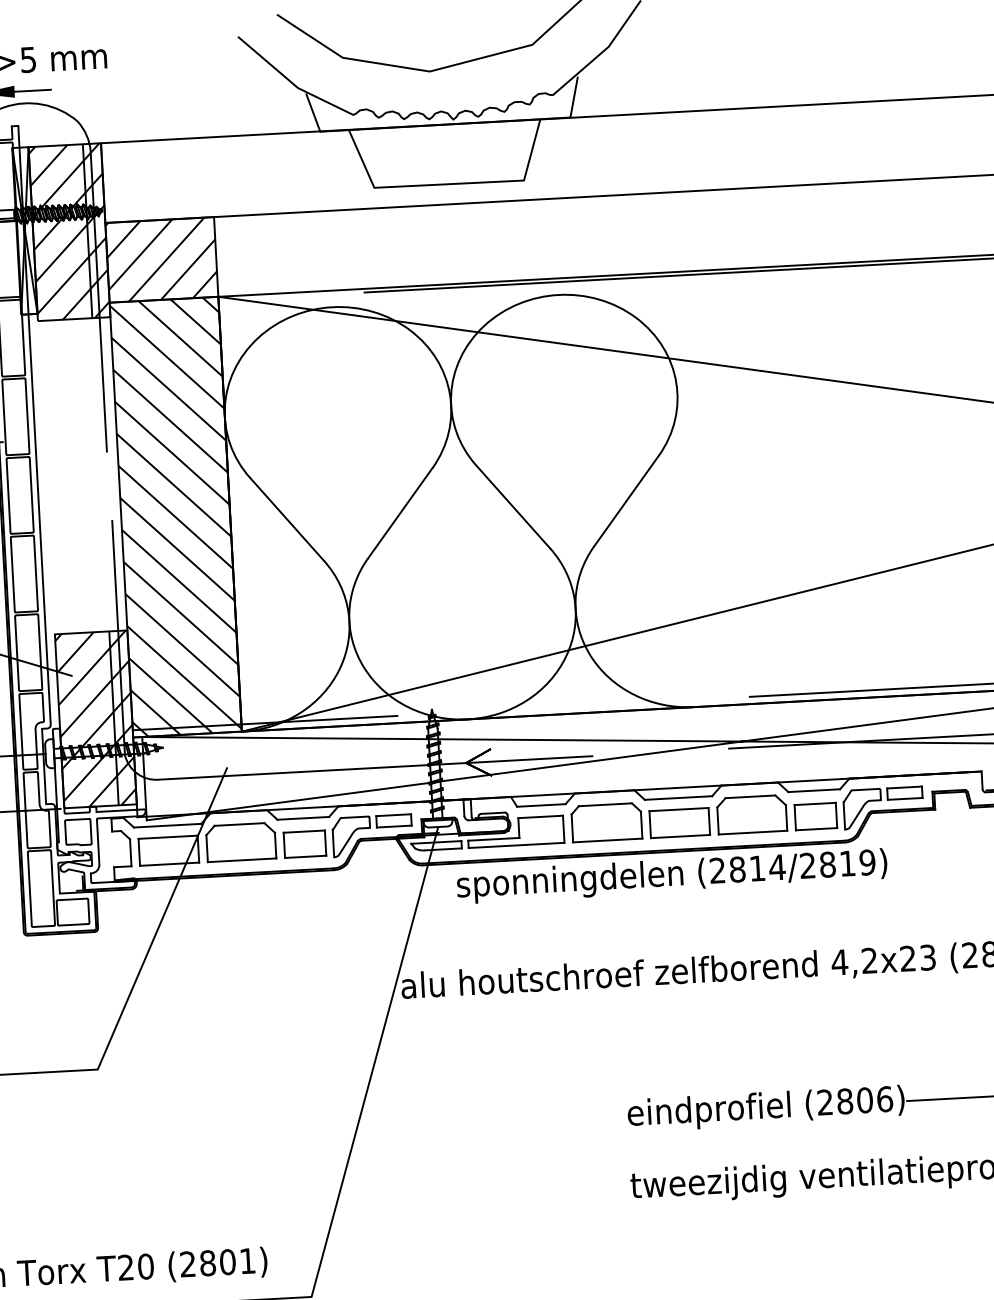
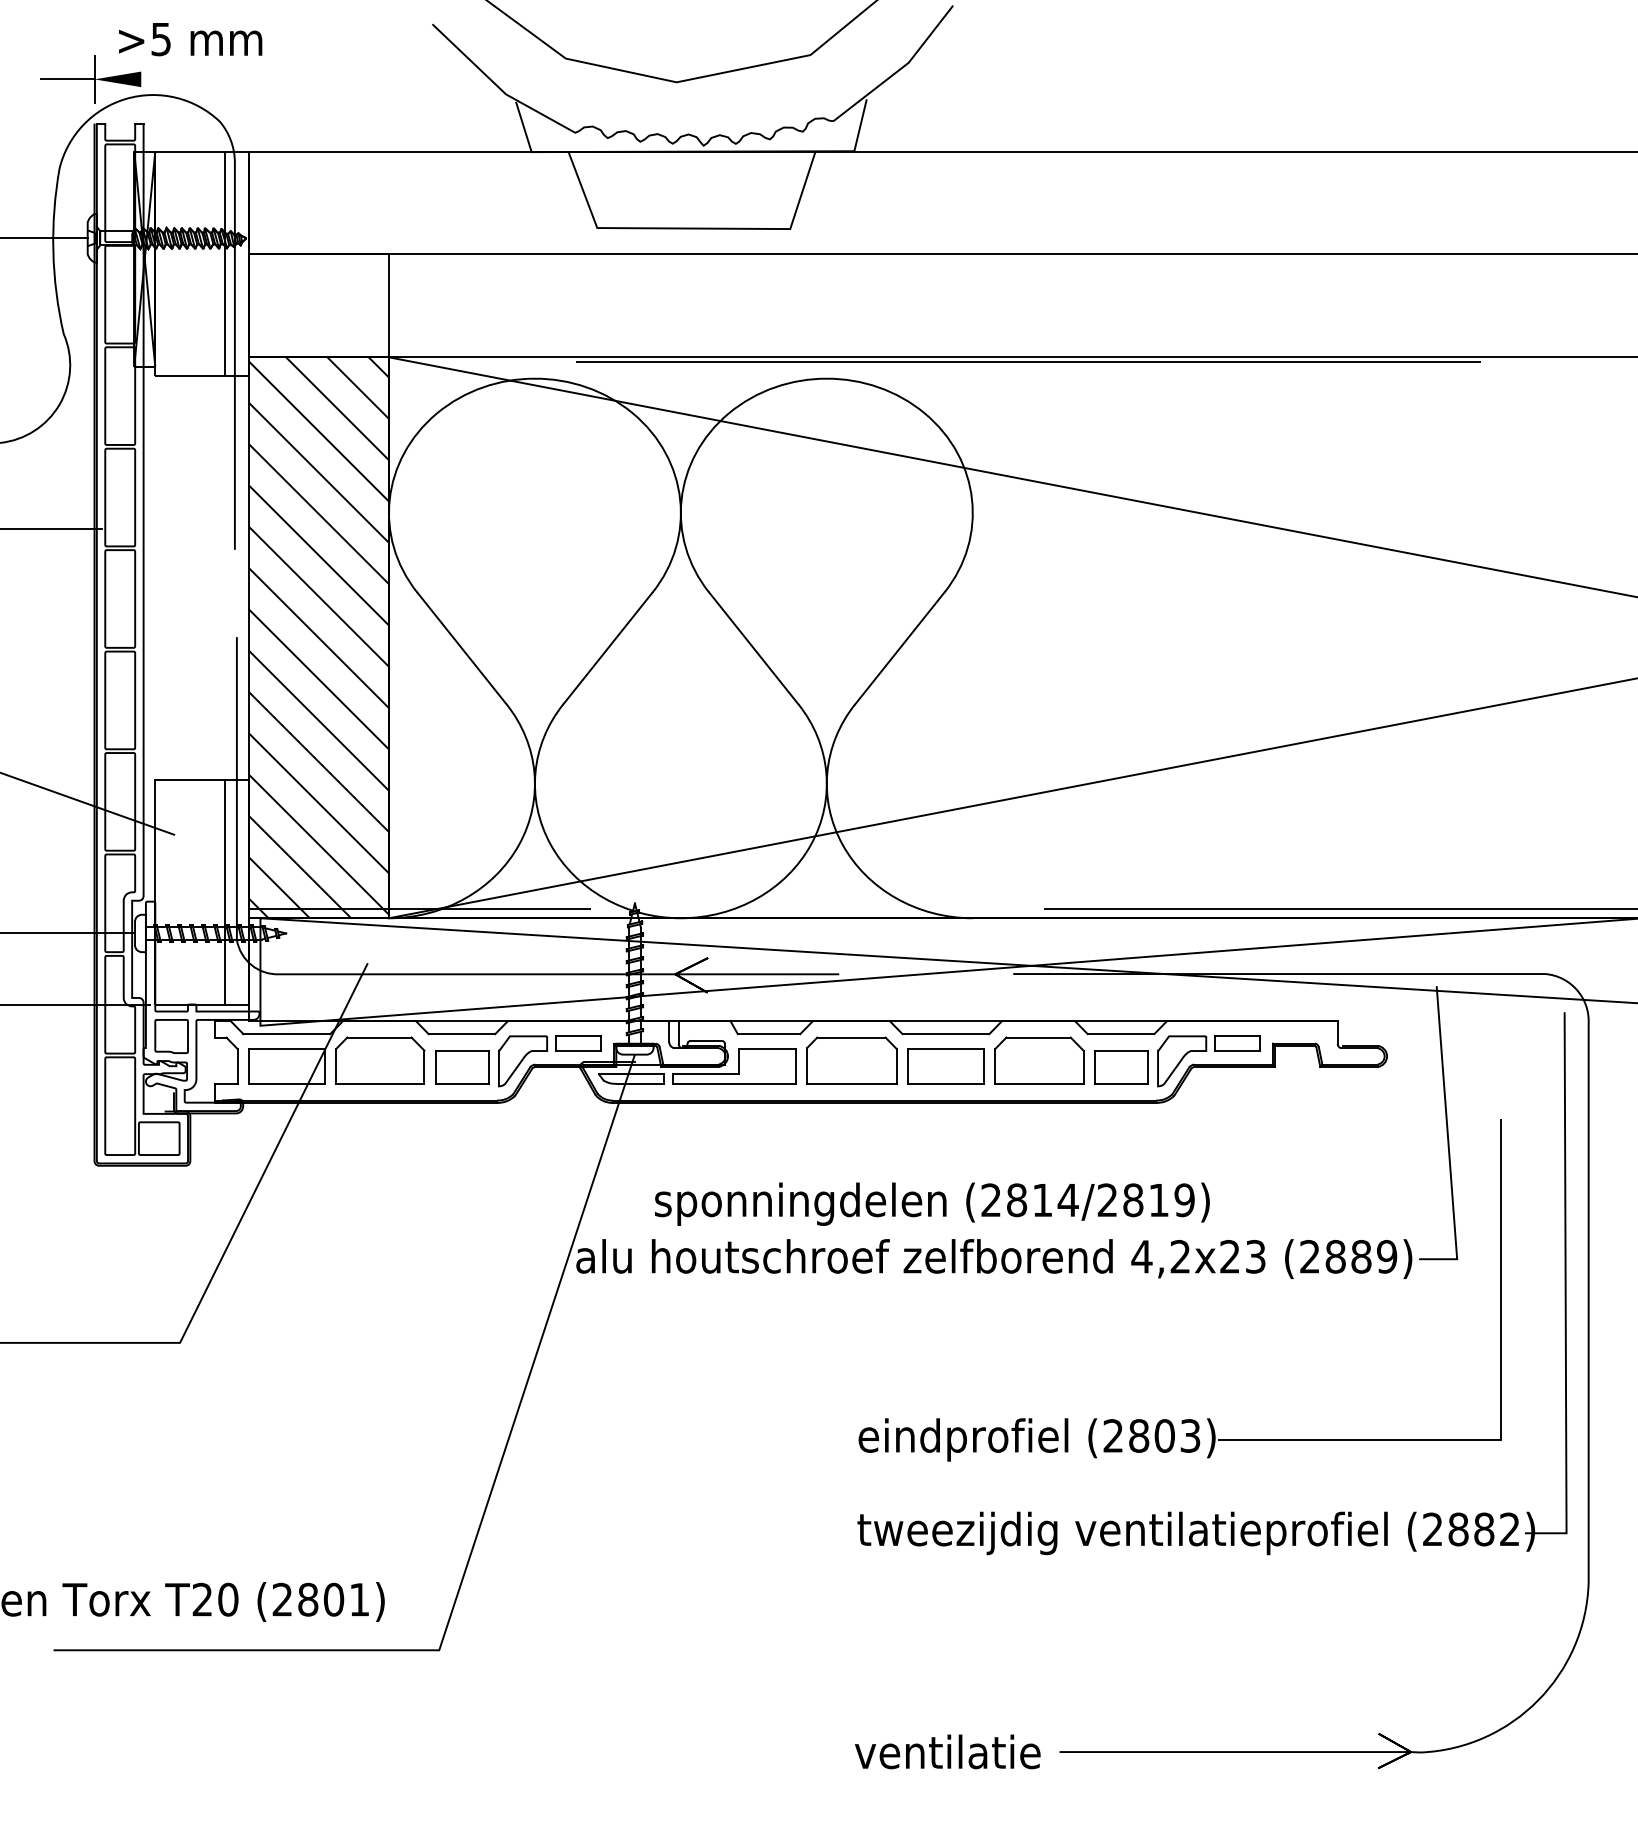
line: (32, 90) -> (164, 79), removed
hatch: (69, 231) -> (201, 263), removed
hatch: (161, 259) -> (318, 305), removed
hatch: (95, 719) -> (201, 892), removed
text: (672, 875) -> (932, 1203), moved
text: (884, 1098) -> (1190, 1435), (2806) -> (2803)

